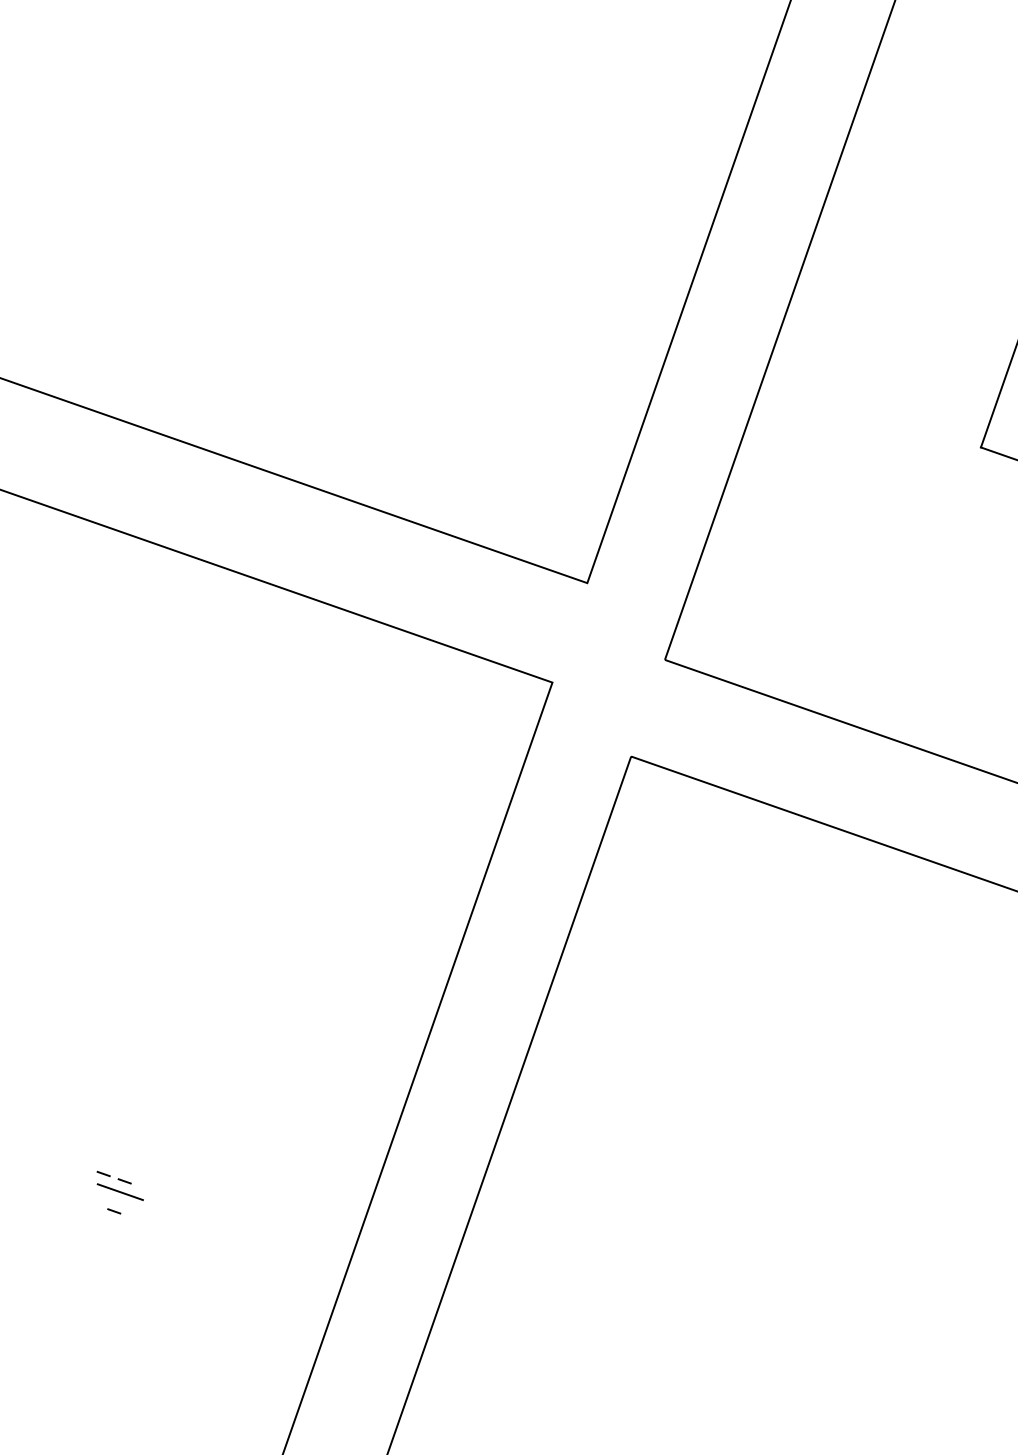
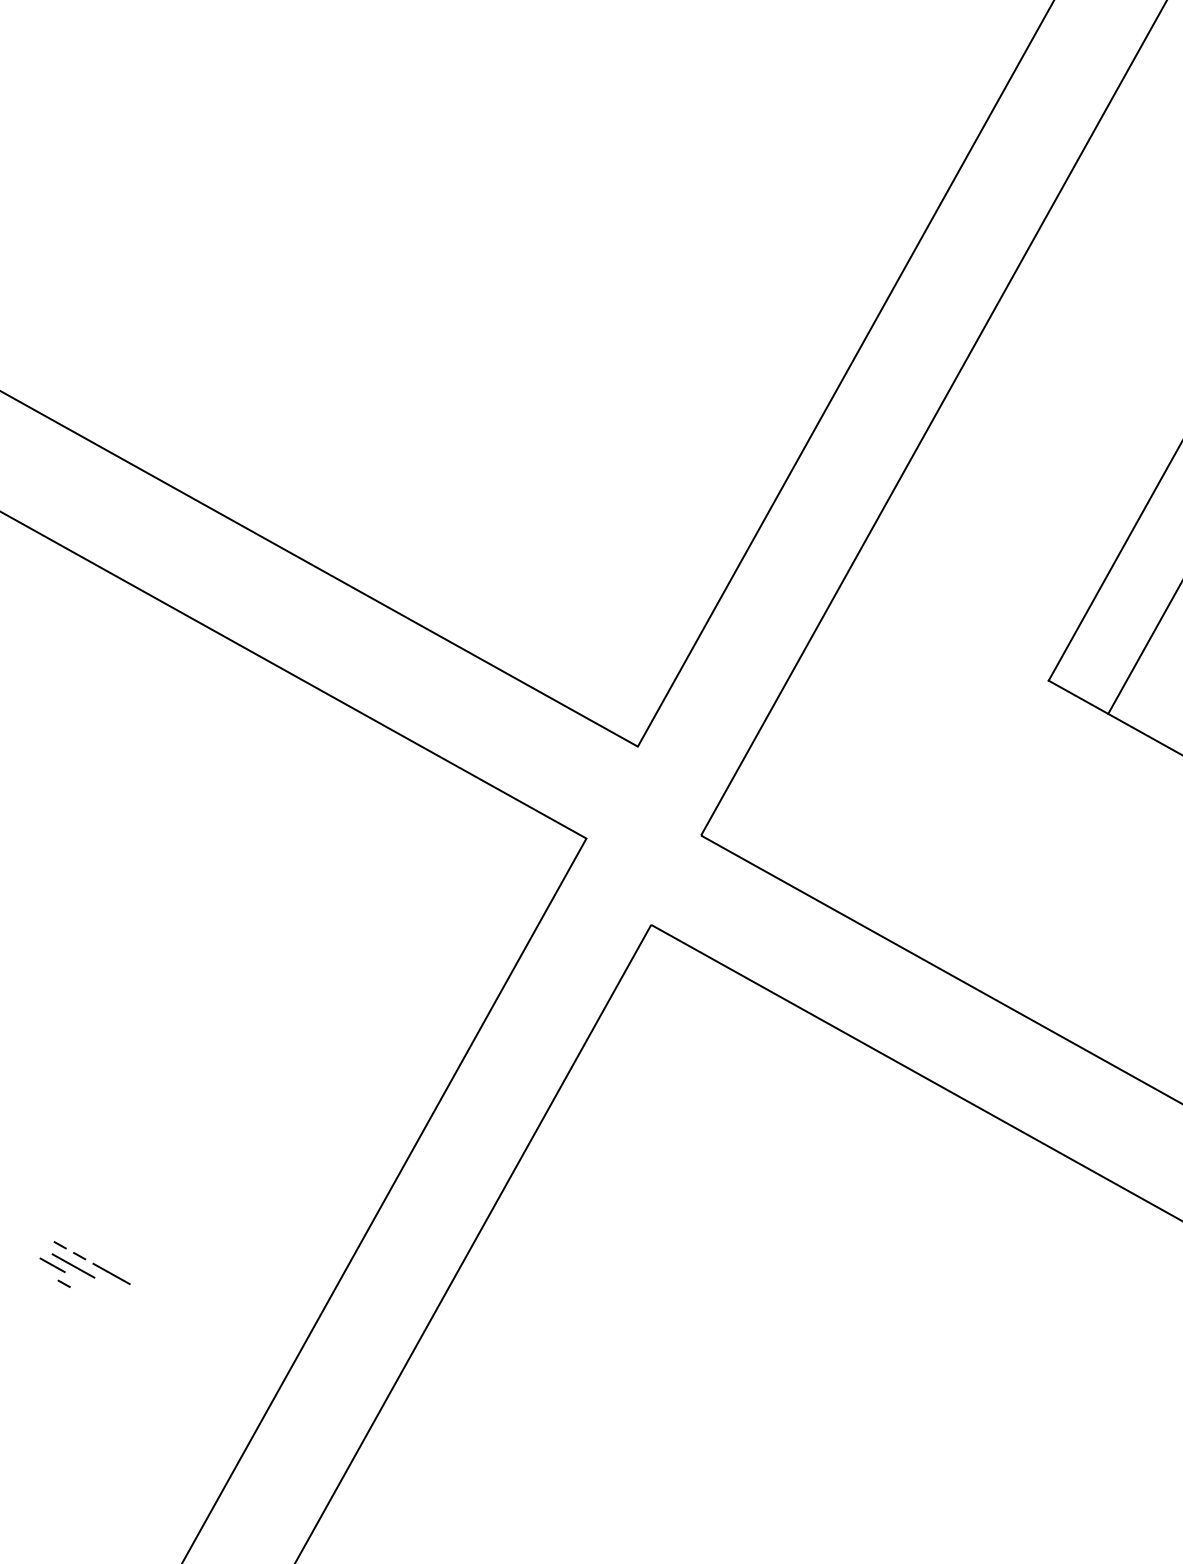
line: (159, 1193) -> (111, 1273), added
line: (99, 1194) -> (52, 1264), added

